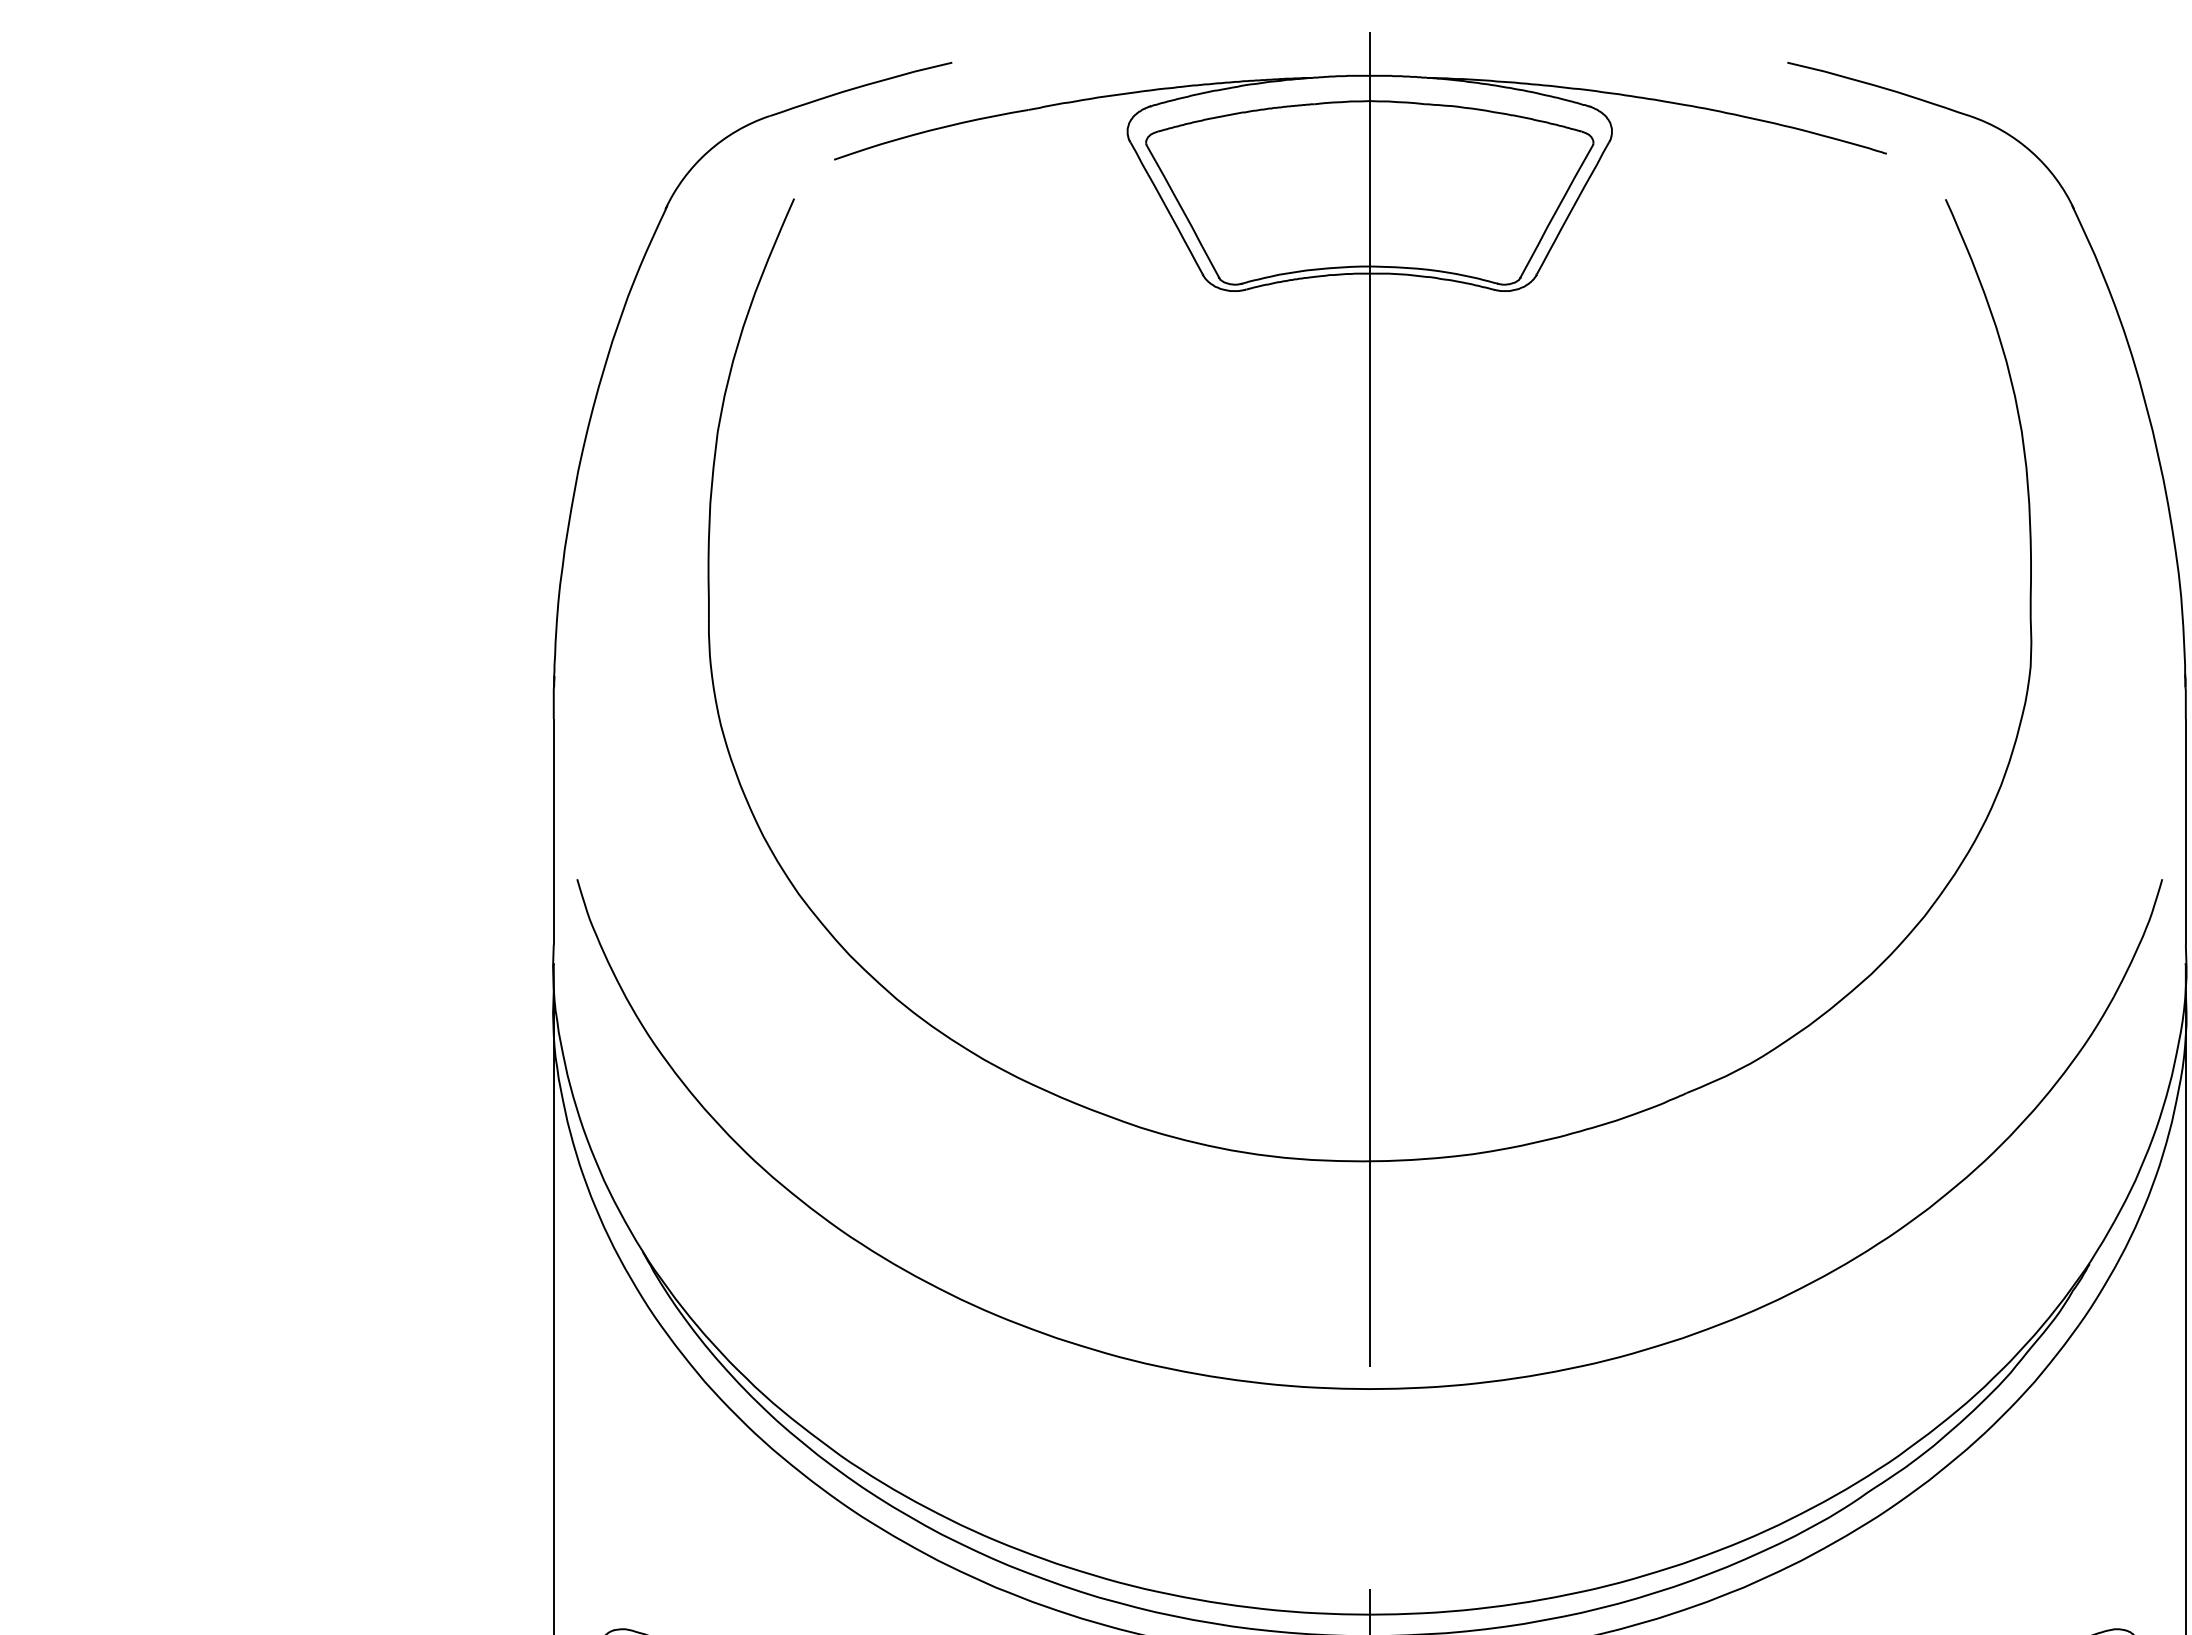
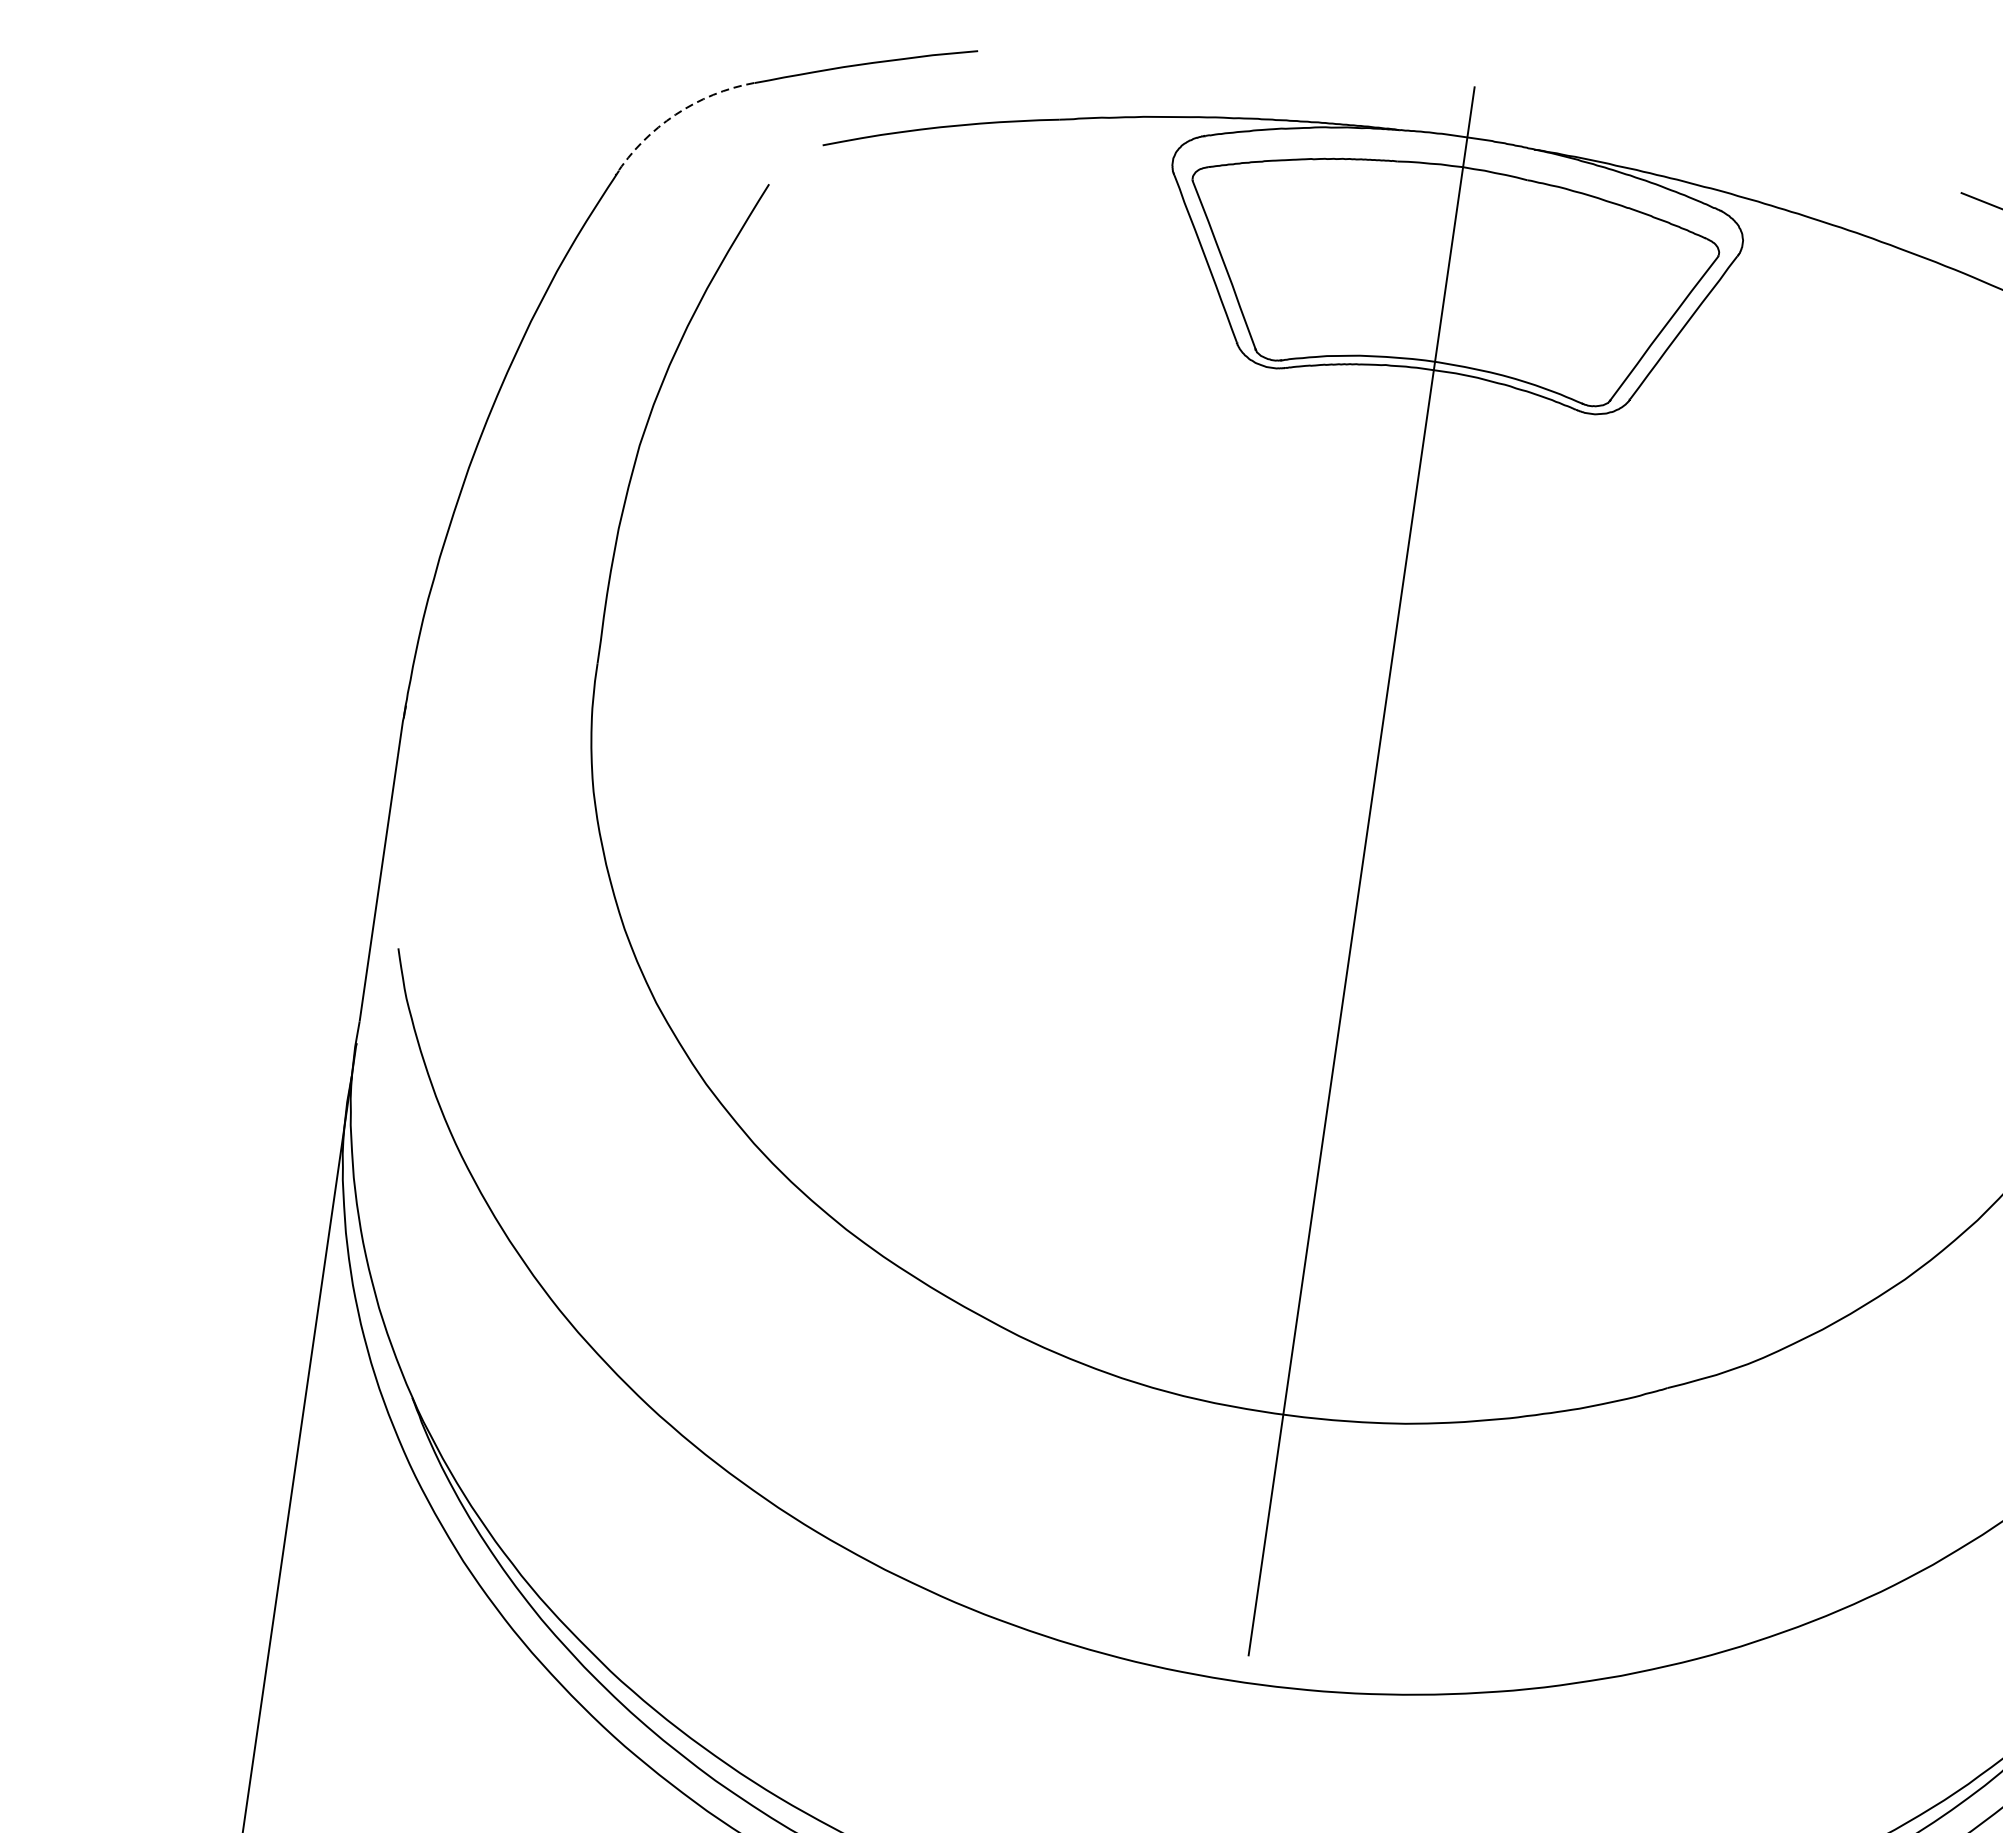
arc: (707, 152) -> (674, 115), solid -> dashed

